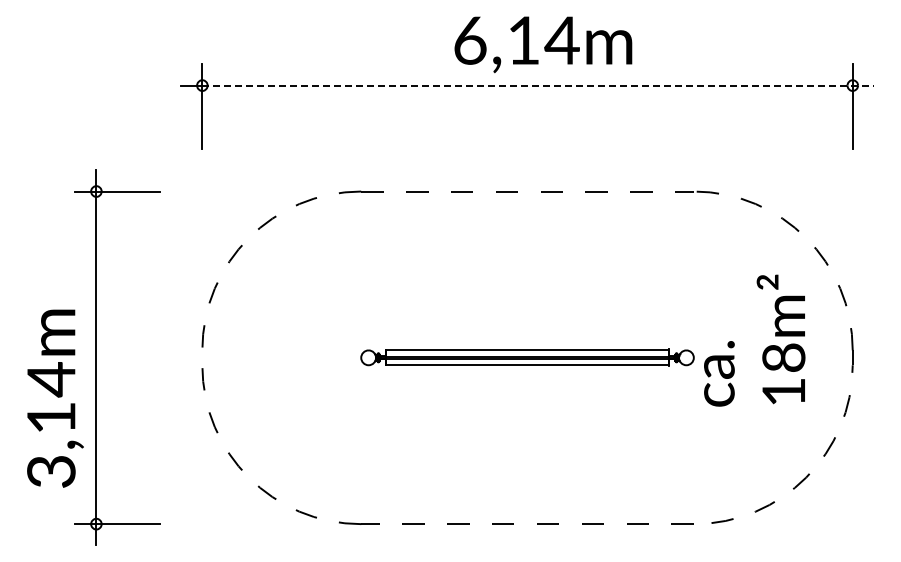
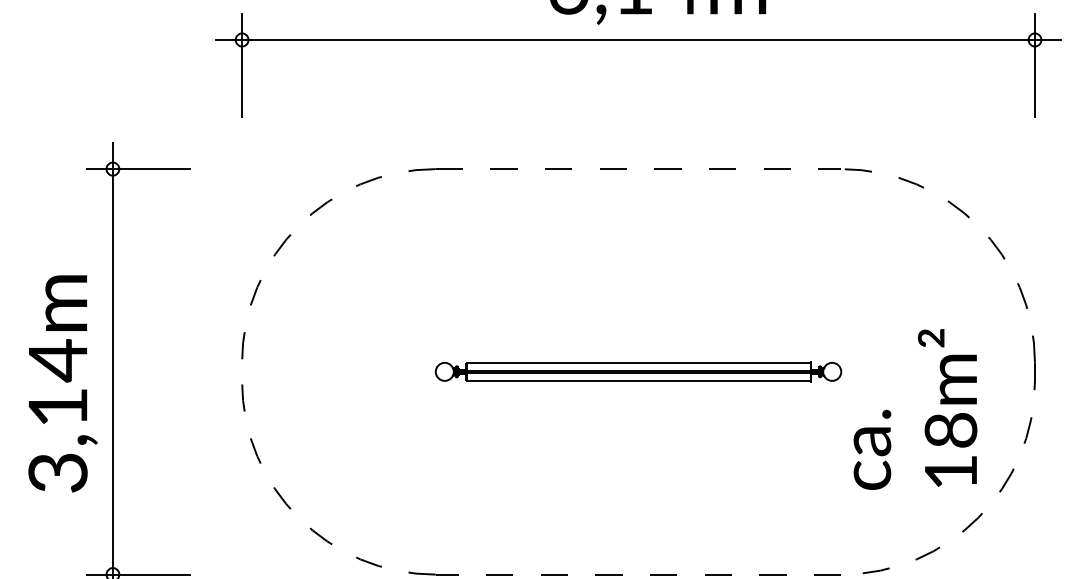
line: (538, 85) -> (651, 39), dashed -> solid
text: (754, 340) -> (915, 409), moved
text: (55, 398) -> (63, 383), moved

